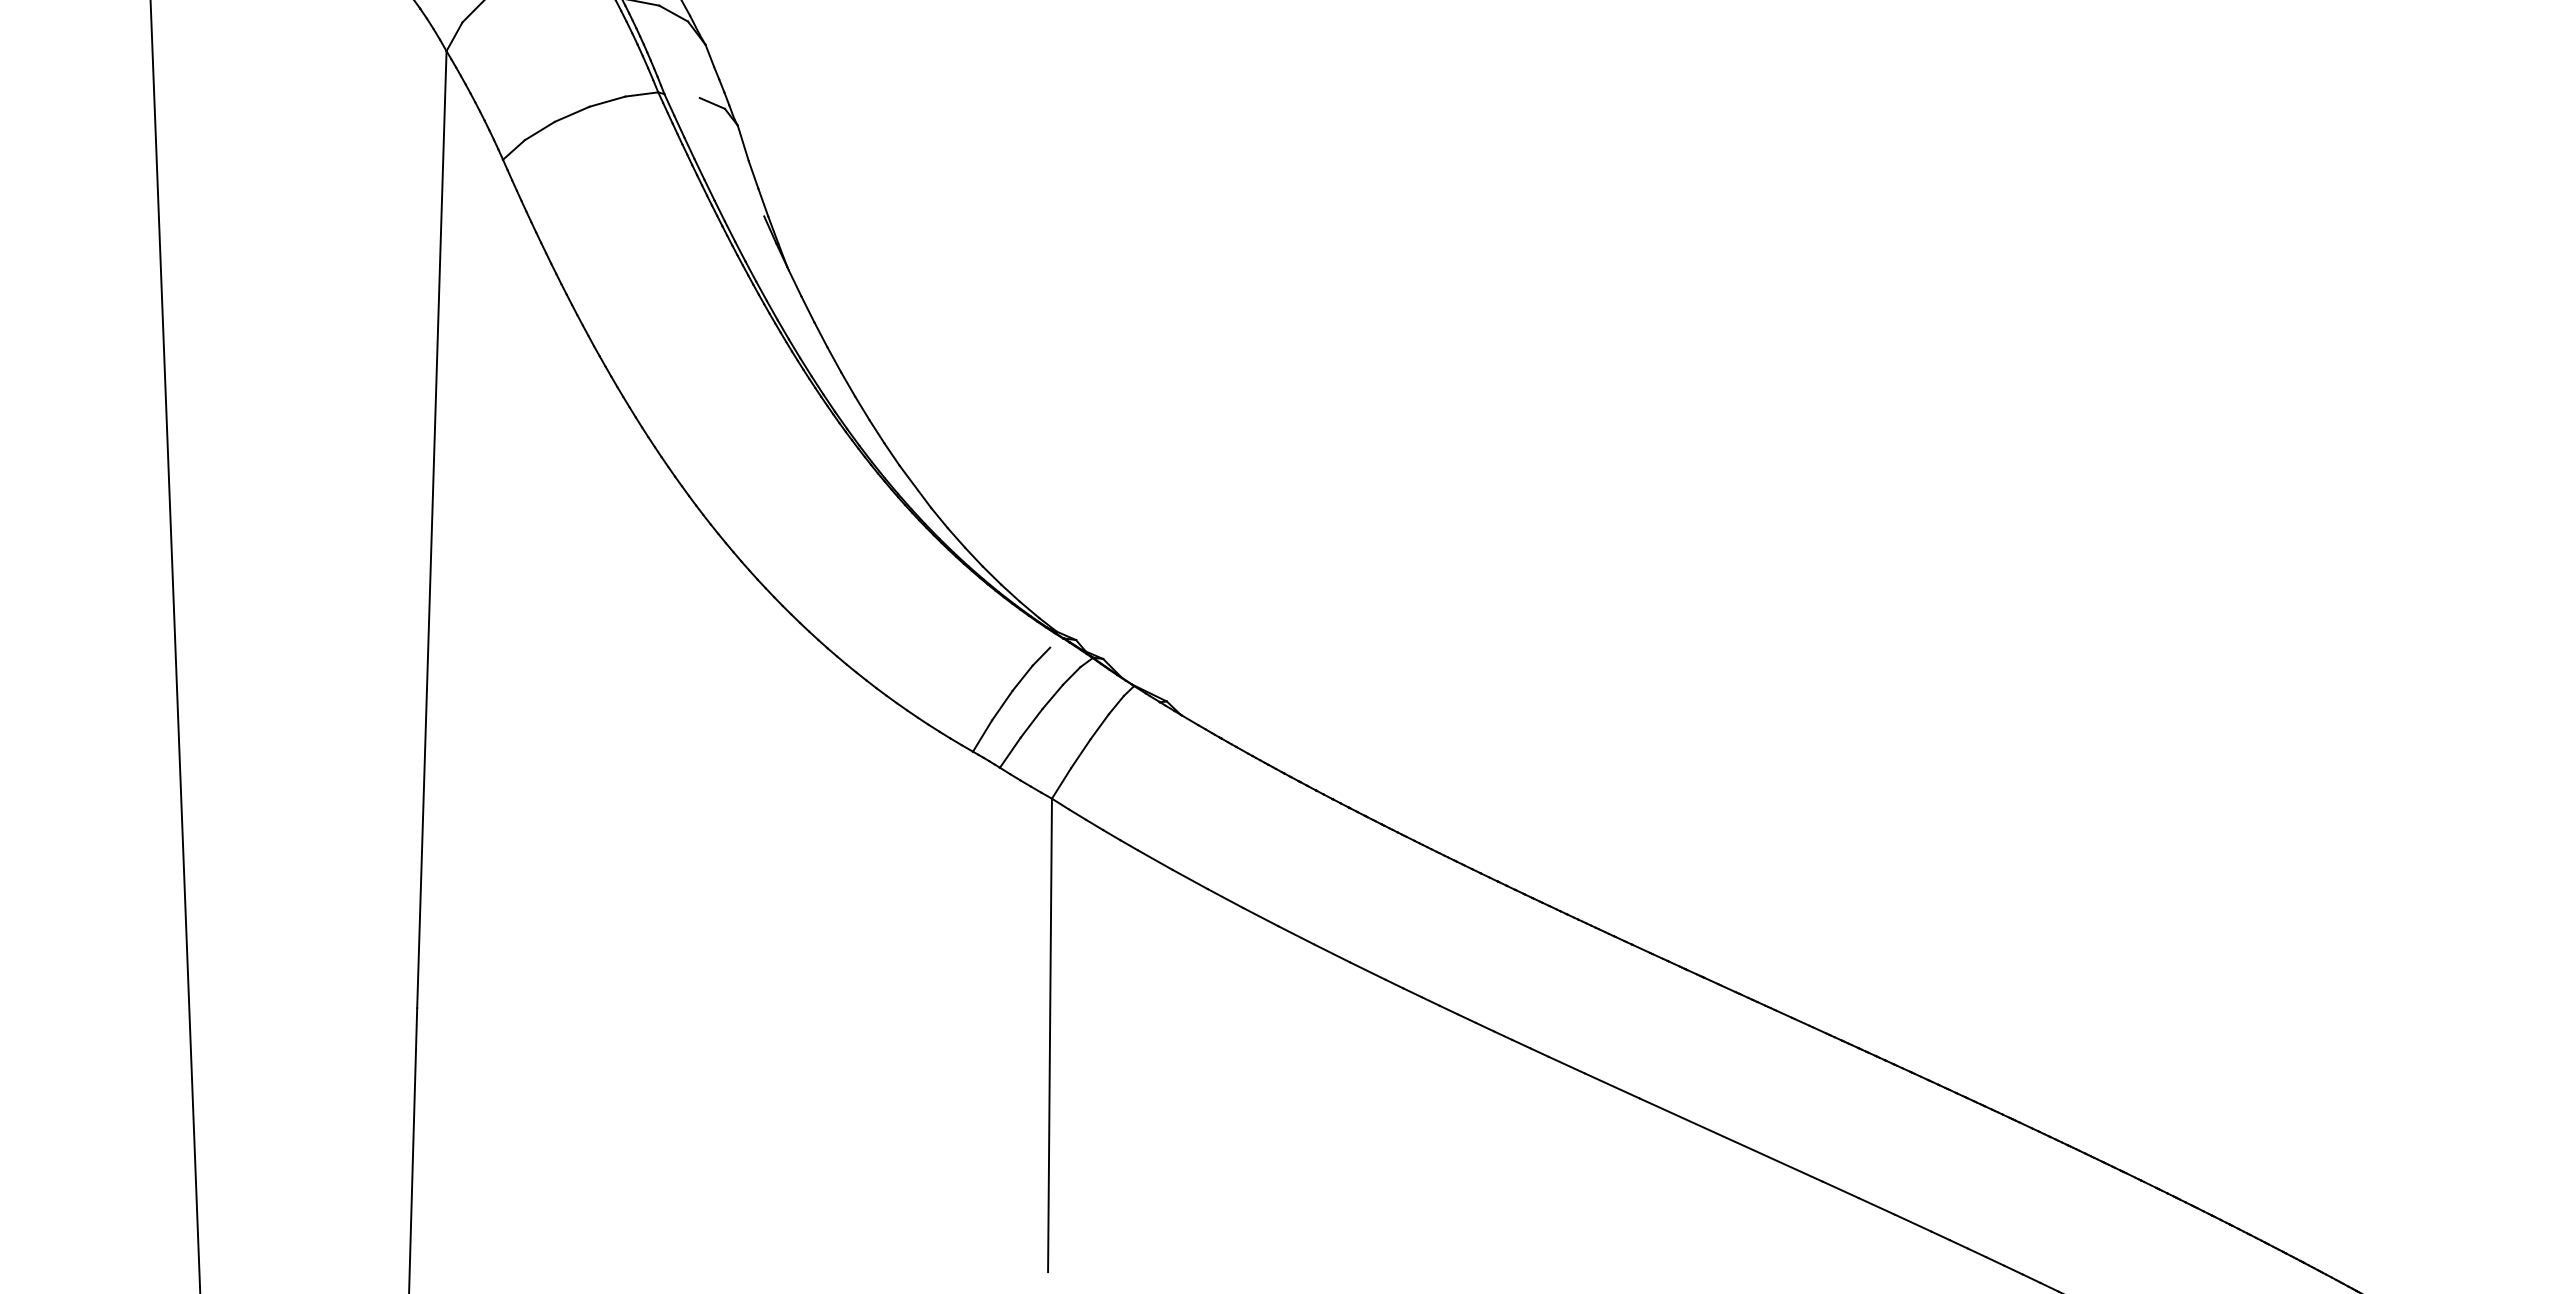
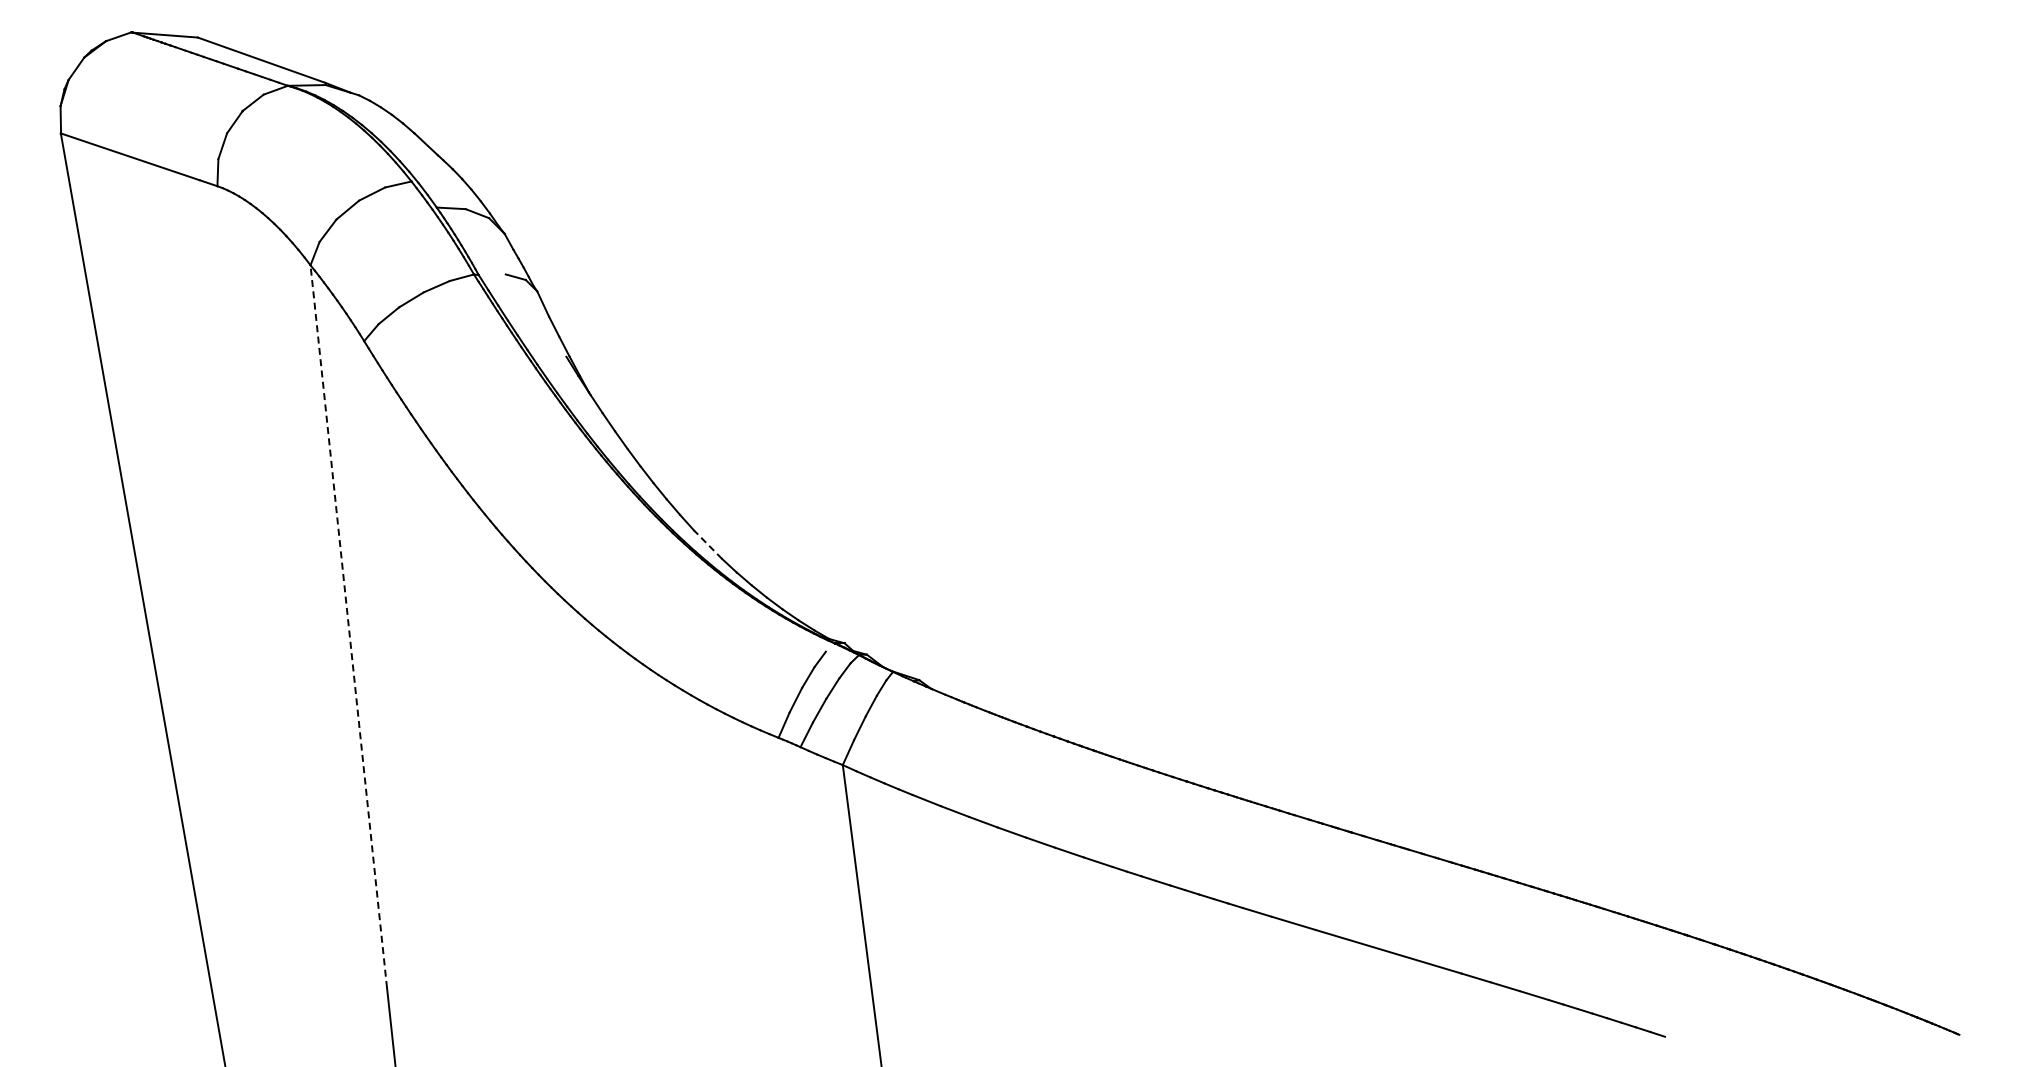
line: (914, 486) -> (707, 544), solid -> dashed
line: (431, 529) -> (348, 626), solid -> dashed

